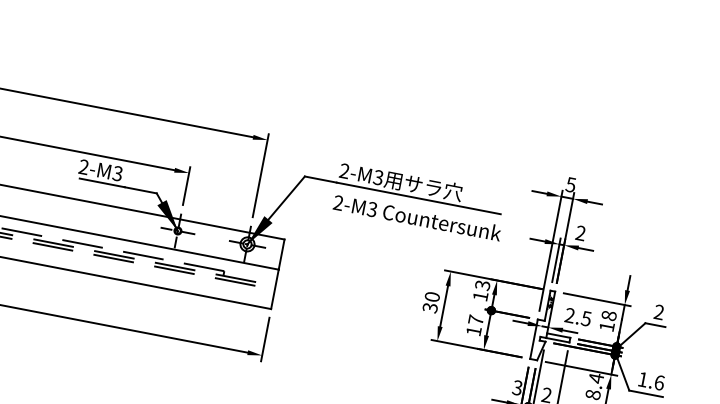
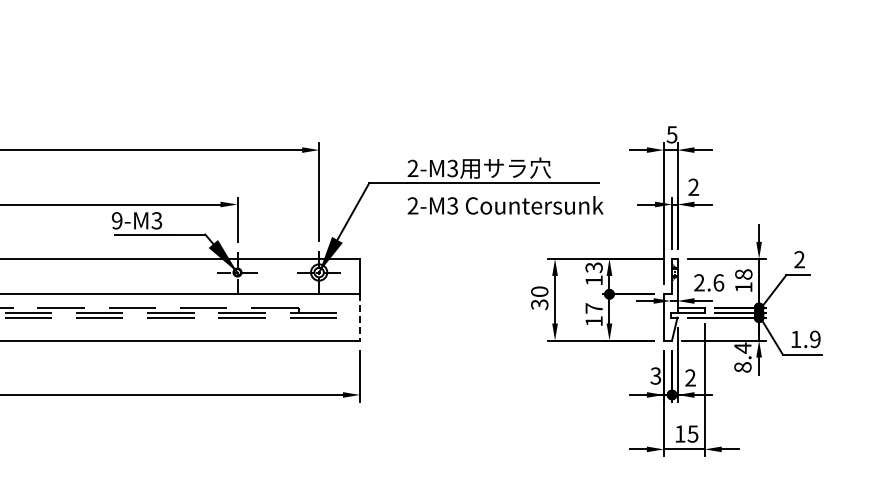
text: (83, 166) -> (116, 220), 2-M3 -> 9-M3
line: (274, 289) -> (359, 317), solid -> dashed
text: (586, 318) -> (718, 282), 2.5 -> 2.6
text: (659, 382) -> (815, 339), 1.6 -> 1.9

